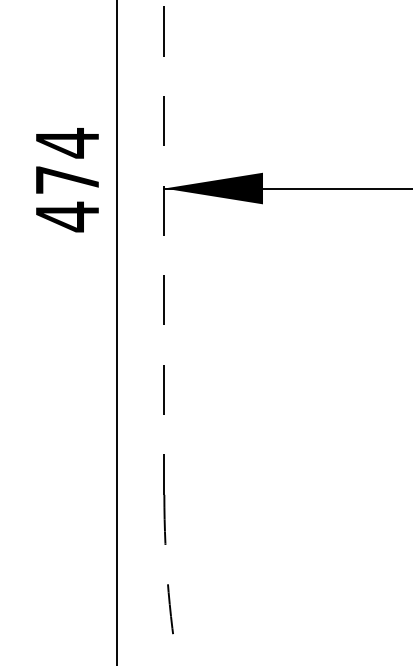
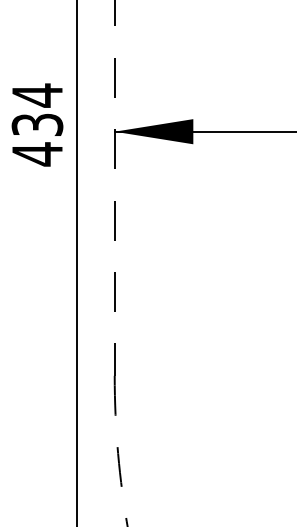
text: (67, 179) -> (37, 124), 474 -> 434

